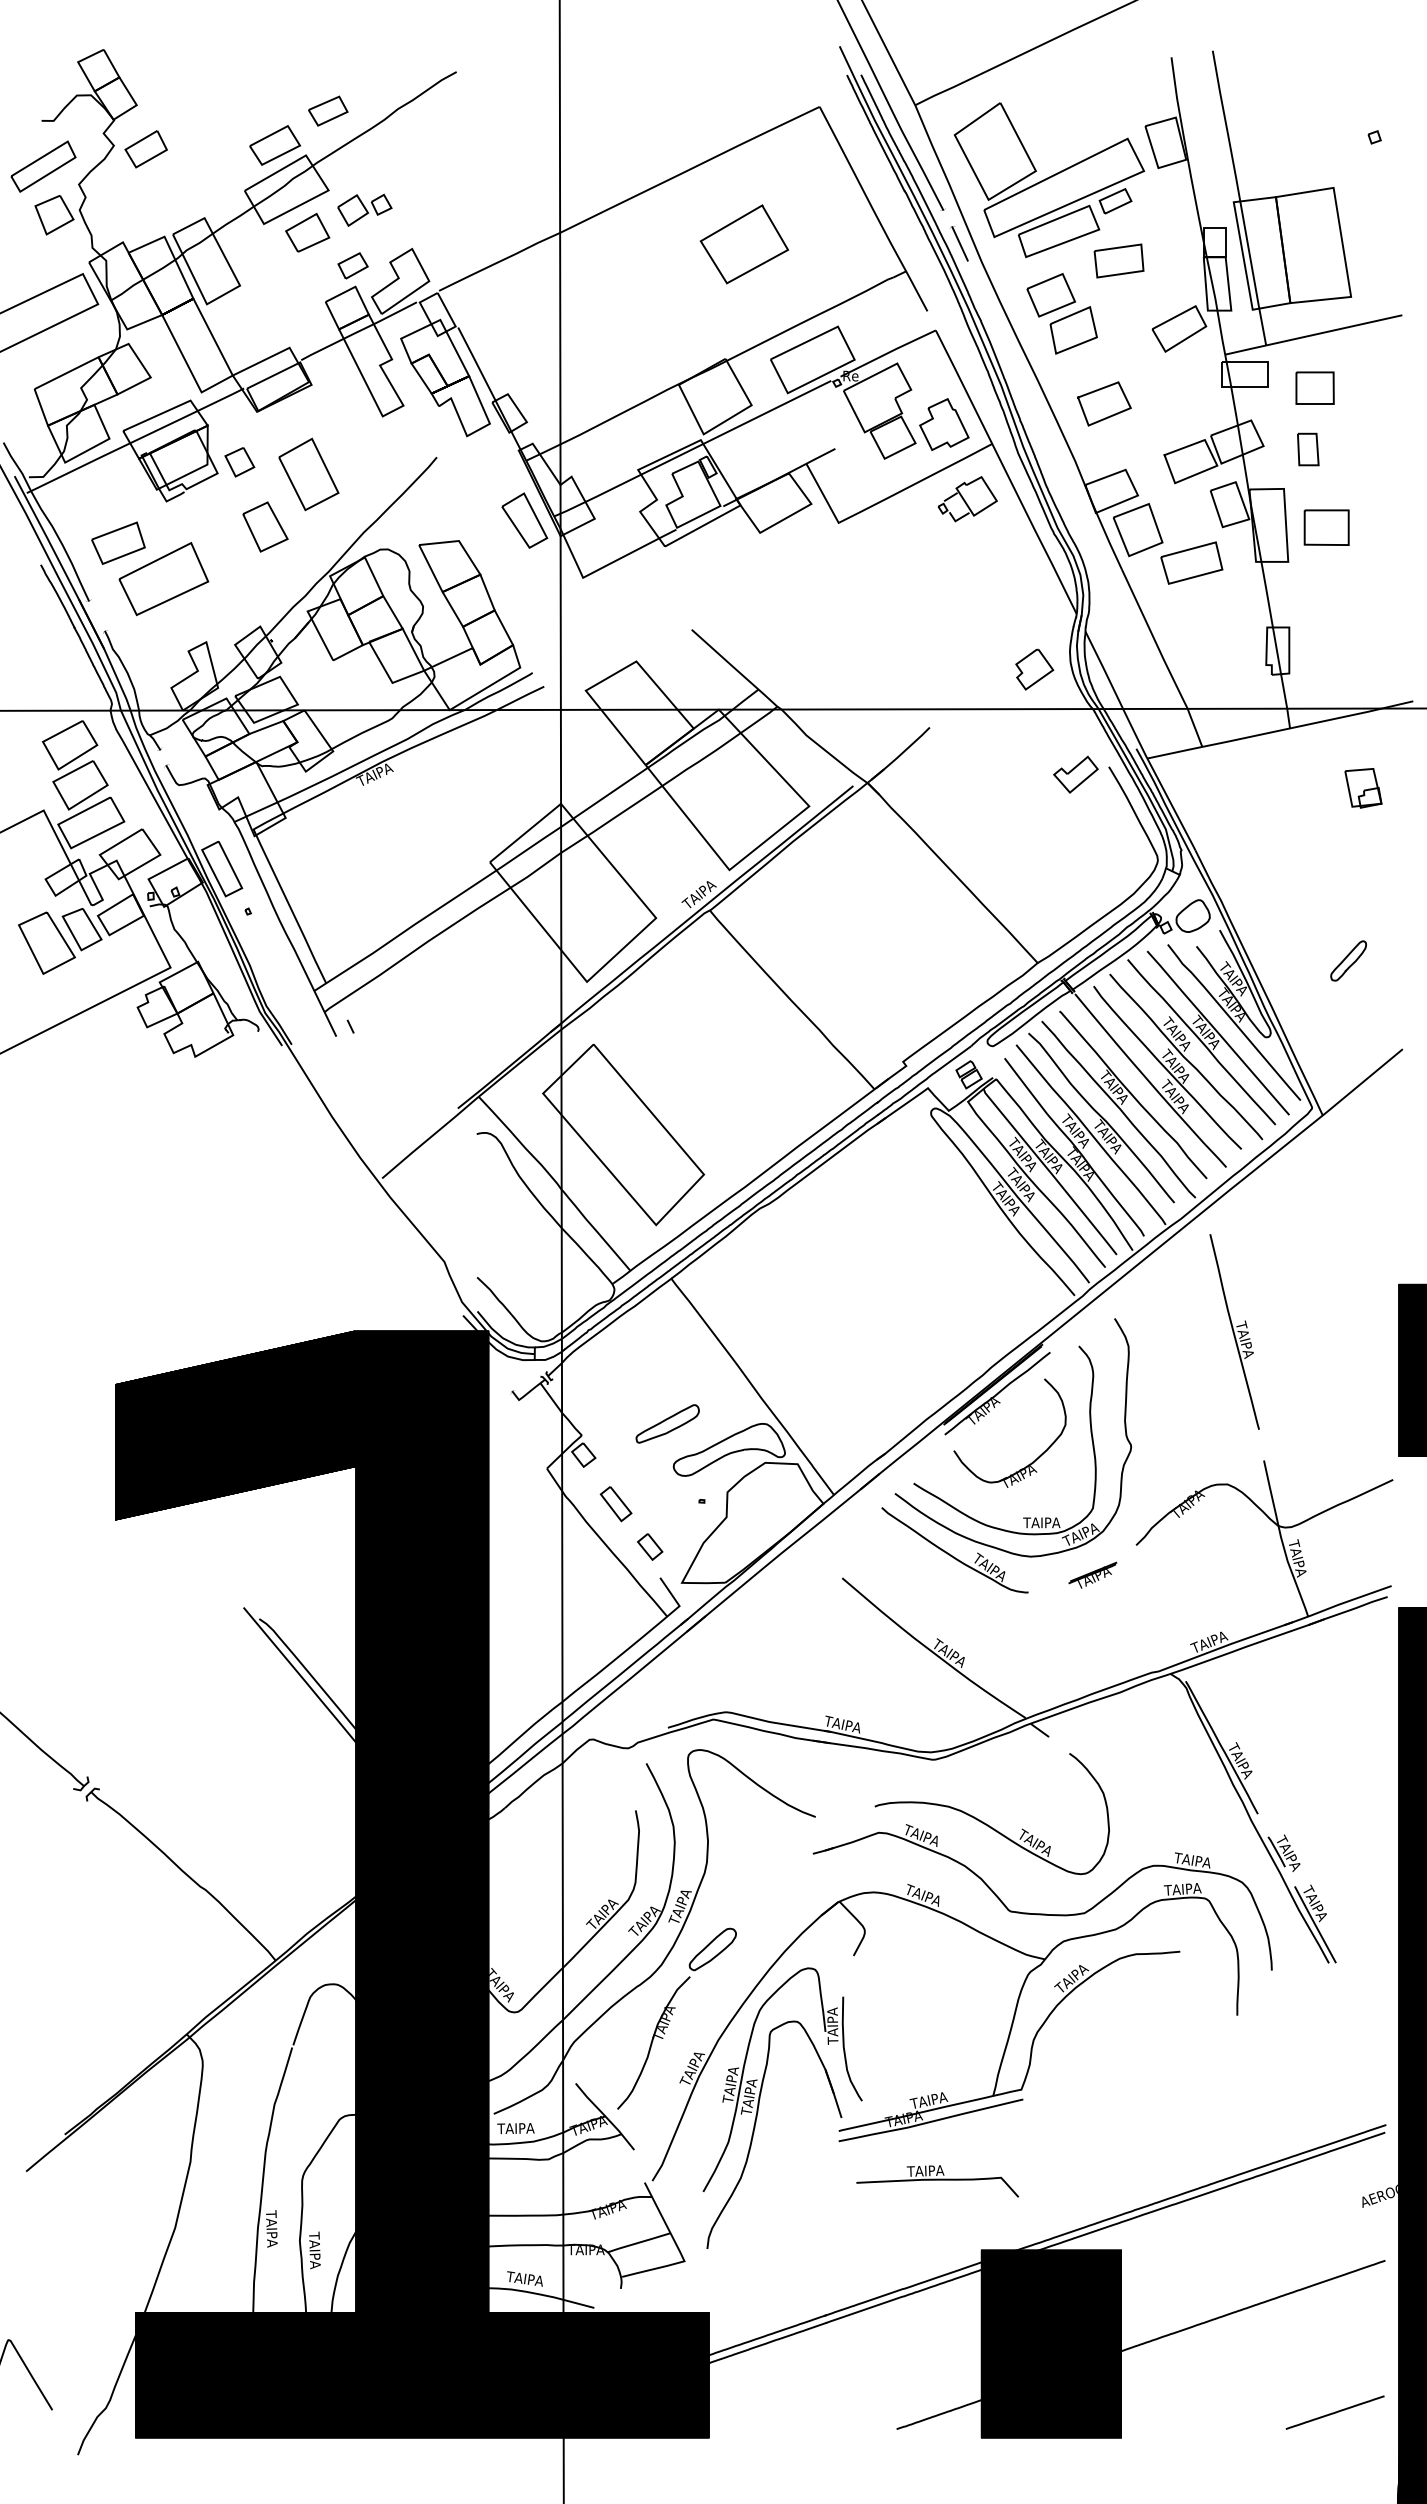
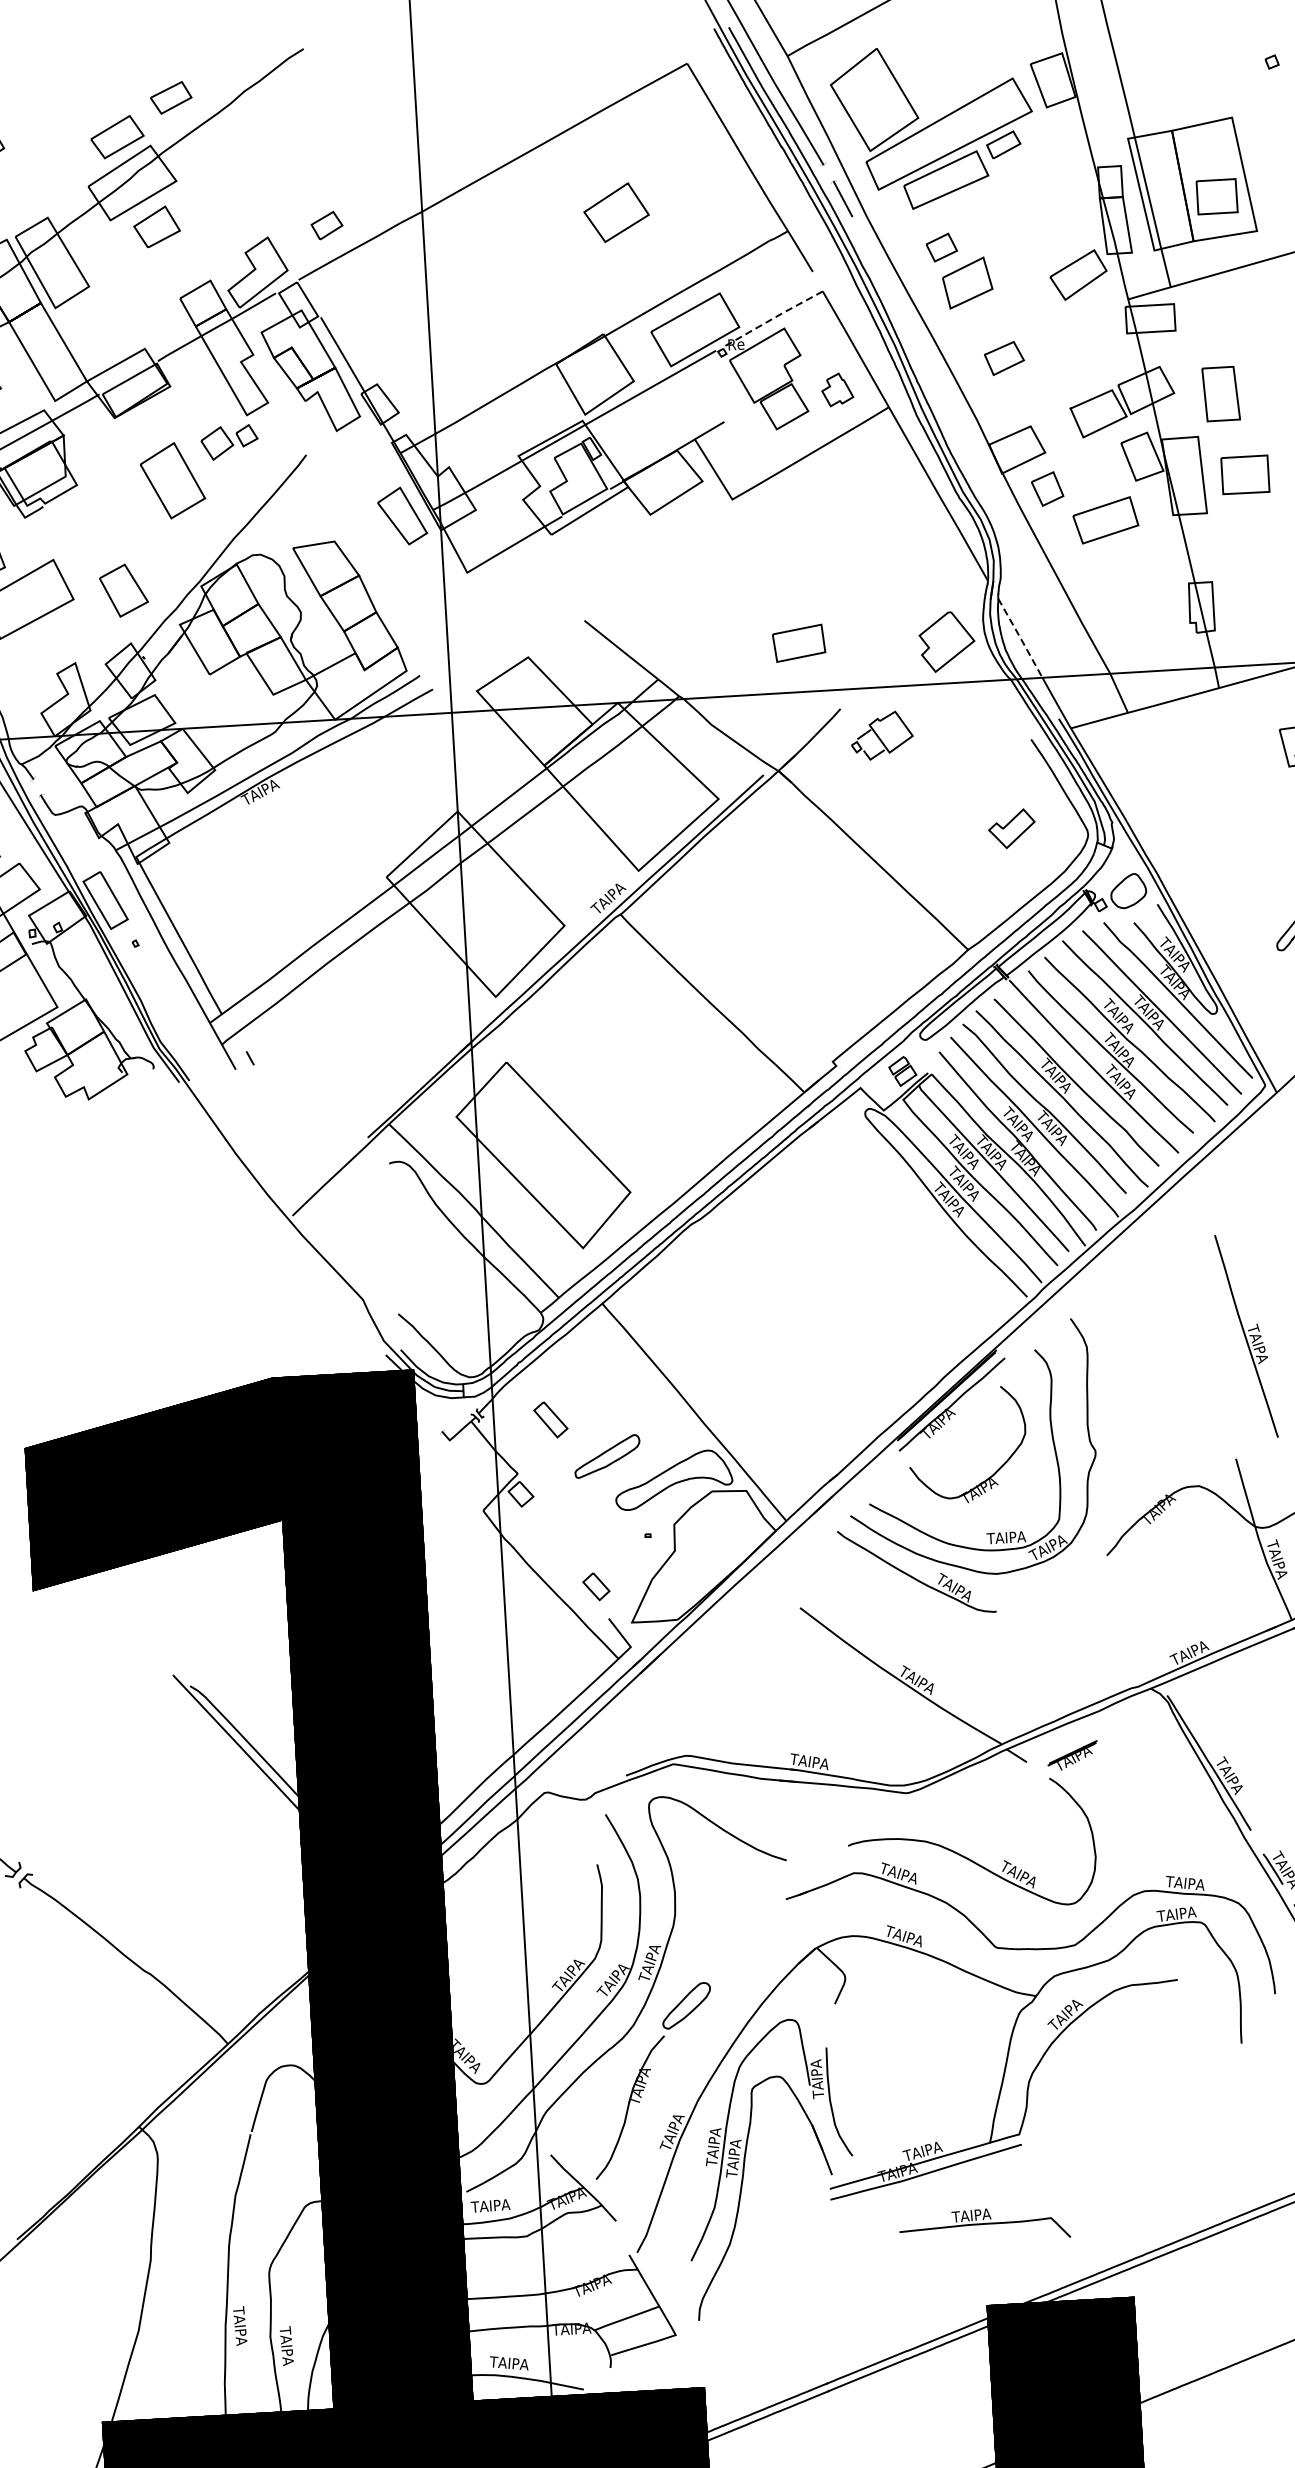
part: (364, 209) -> (229, 441), moved
part: (744, 244) -> (616, 212), size x0.7
part: (1118, 260) -> (798, 642), moved
part: (352, 265) -> (326, 225), moved
part: (1050, 295) -> (941, 247), size x0.6
line: (887, 353) -> (773, 318), solid -> dashed
part: (1314, 387) -> (1216, 196), moved
part: (1104, 403) -> (1004, 357), size x0.7
part: (944, 424) -> (837, 389), size x0.6
part: (1308, 449) -> (1221, 393), size x1.6
part: (239, 462) -> (99, 472), removed
part: (967, 499) -> (881, 736), moved
part: (265, 526) -> (123, 590), moved
part: (1138, 530) -> (1047, 489), size x0.6
part: (1034, 669) -> (946, 641), size x1.4
line: (1104, 669) -> (1020, 637), solid -> dashed
part: (1075, 774) -> (1011, 828), moved
part: (1234, 1331) -> (1246, 1335), moved
part: (615, 1504) -> (550, 1420), moved
part: (1092, 1574) -> (1072, 1754), moved
part: (937, 2181) -> (984, 2225), moved

